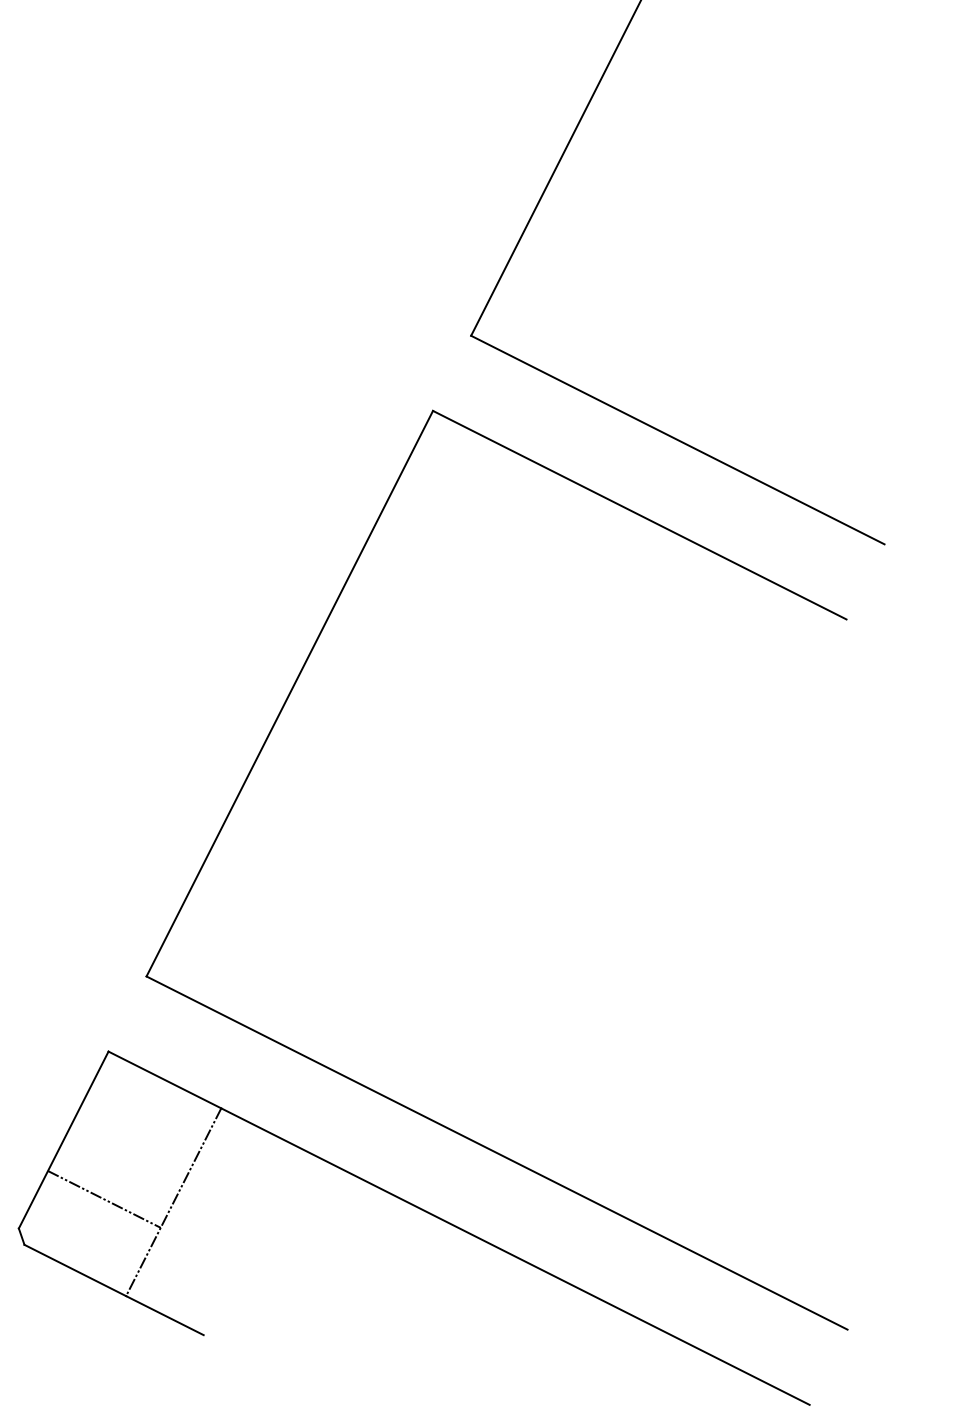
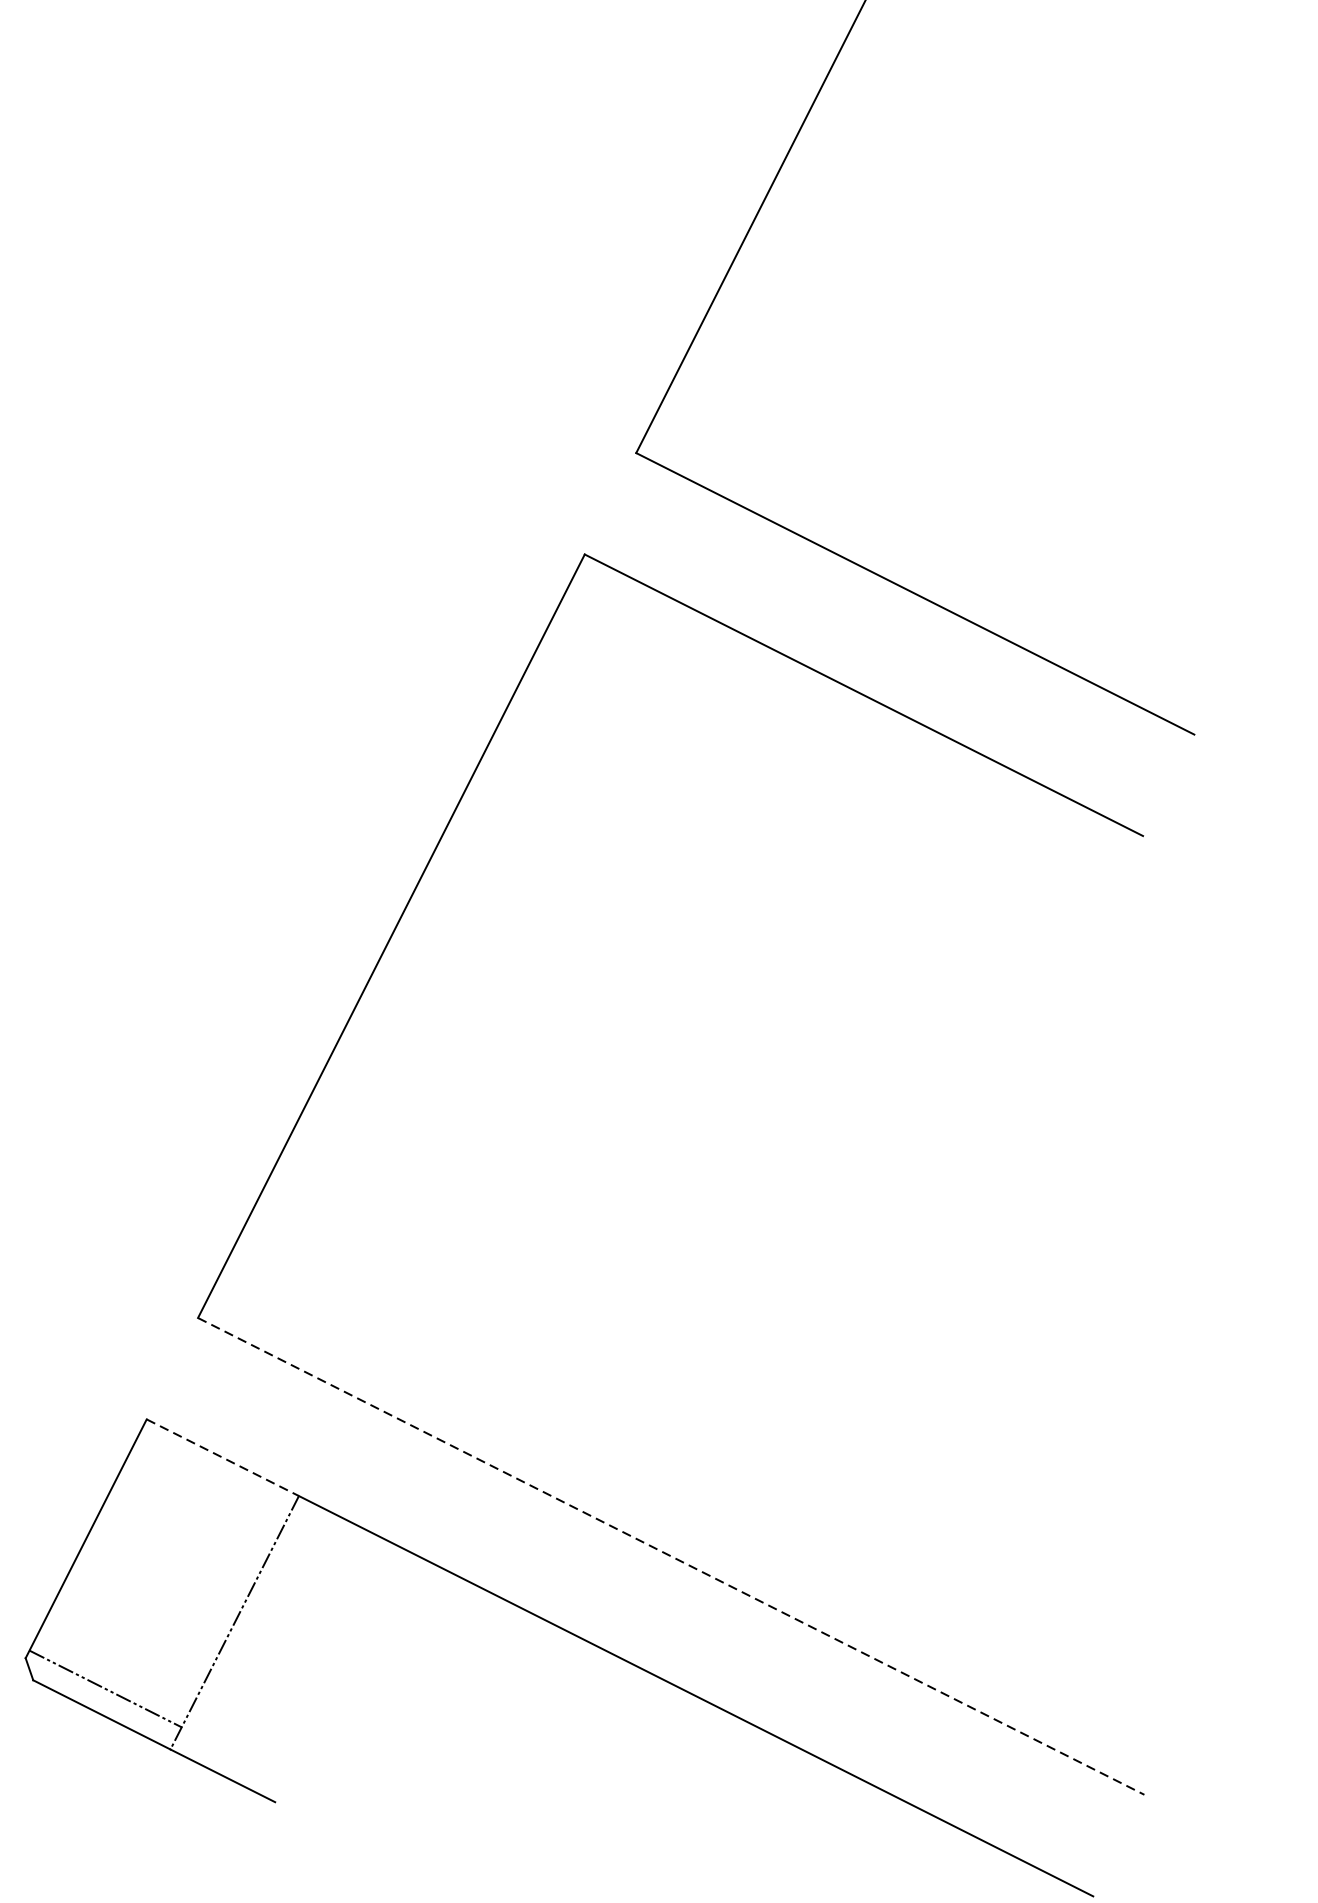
line: (165, 1080) -> (223, 1458), solid -> dashed
line: (497, 1153) -> (671, 1556), solid -> dashed
line: (103, 1198) -> (104, 1687), moved

